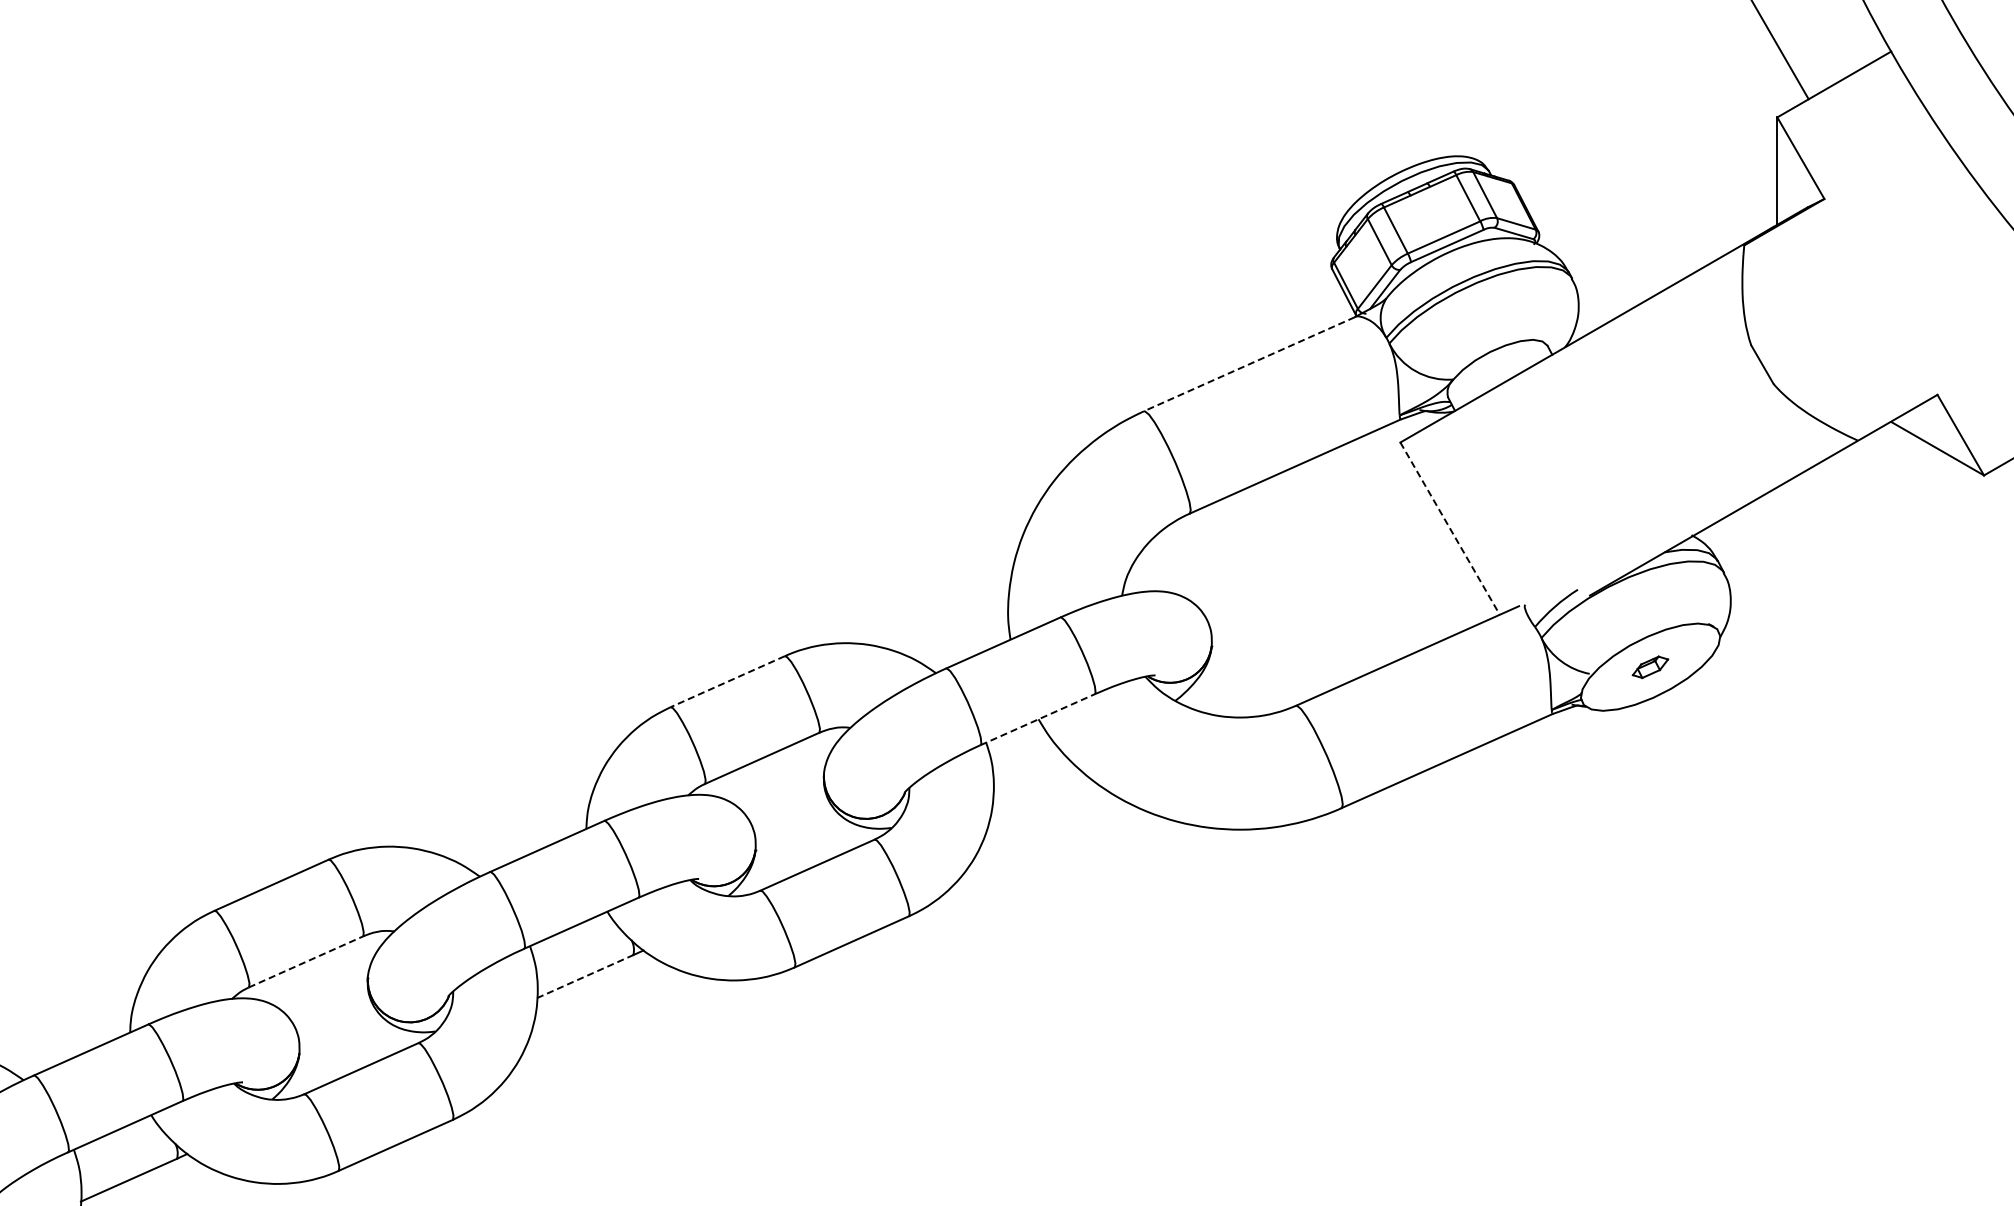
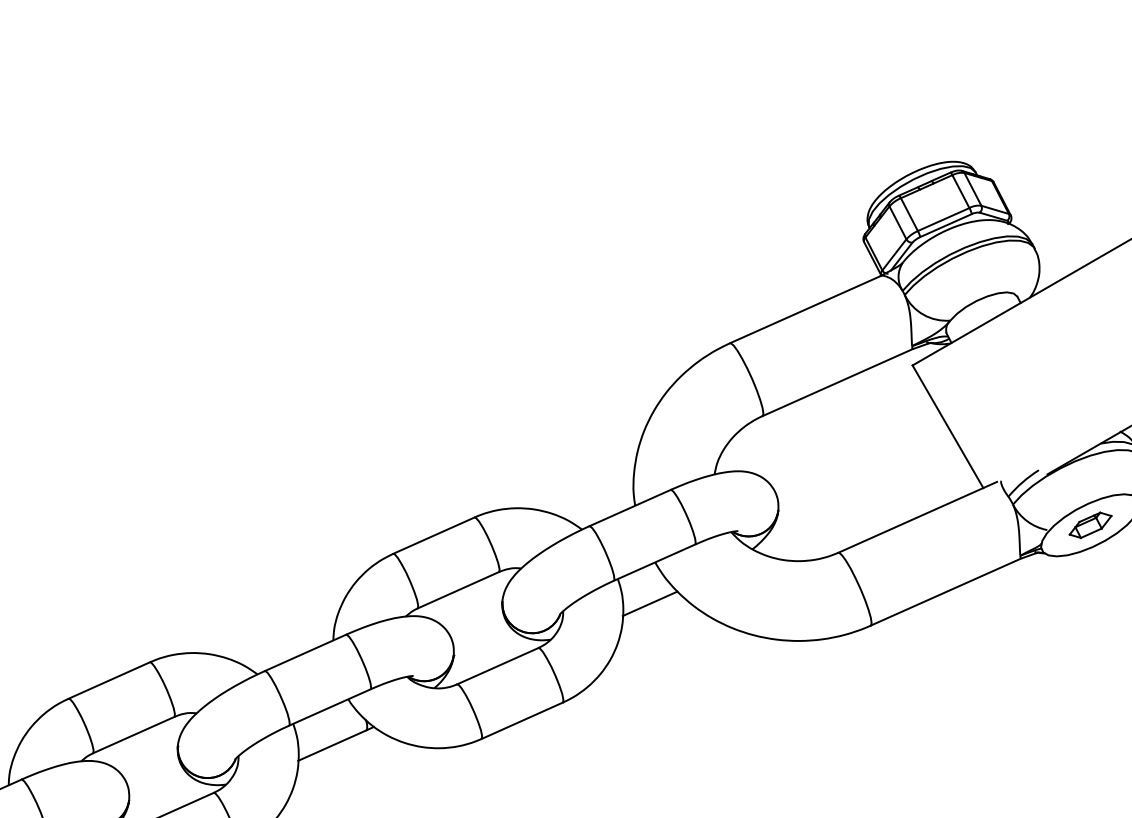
line: (1248, 364) -> (804, 309), dashed -> solid
line: (1450, 528) -> (948, 426), dashed -> solid
part: (1650, 667) -> (1090, 525), size x1.67
line: (727, 681) -> (433, 535), dashed -> solid
line: (1037, 719) -> (654, 562), dashed -> solid
line: (1031, 777) -> (650, 603), added
line: (305, 961) -> (133, 734), dashed -> solid
line: (585, 976) -> (332, 745), dashed -> solid

